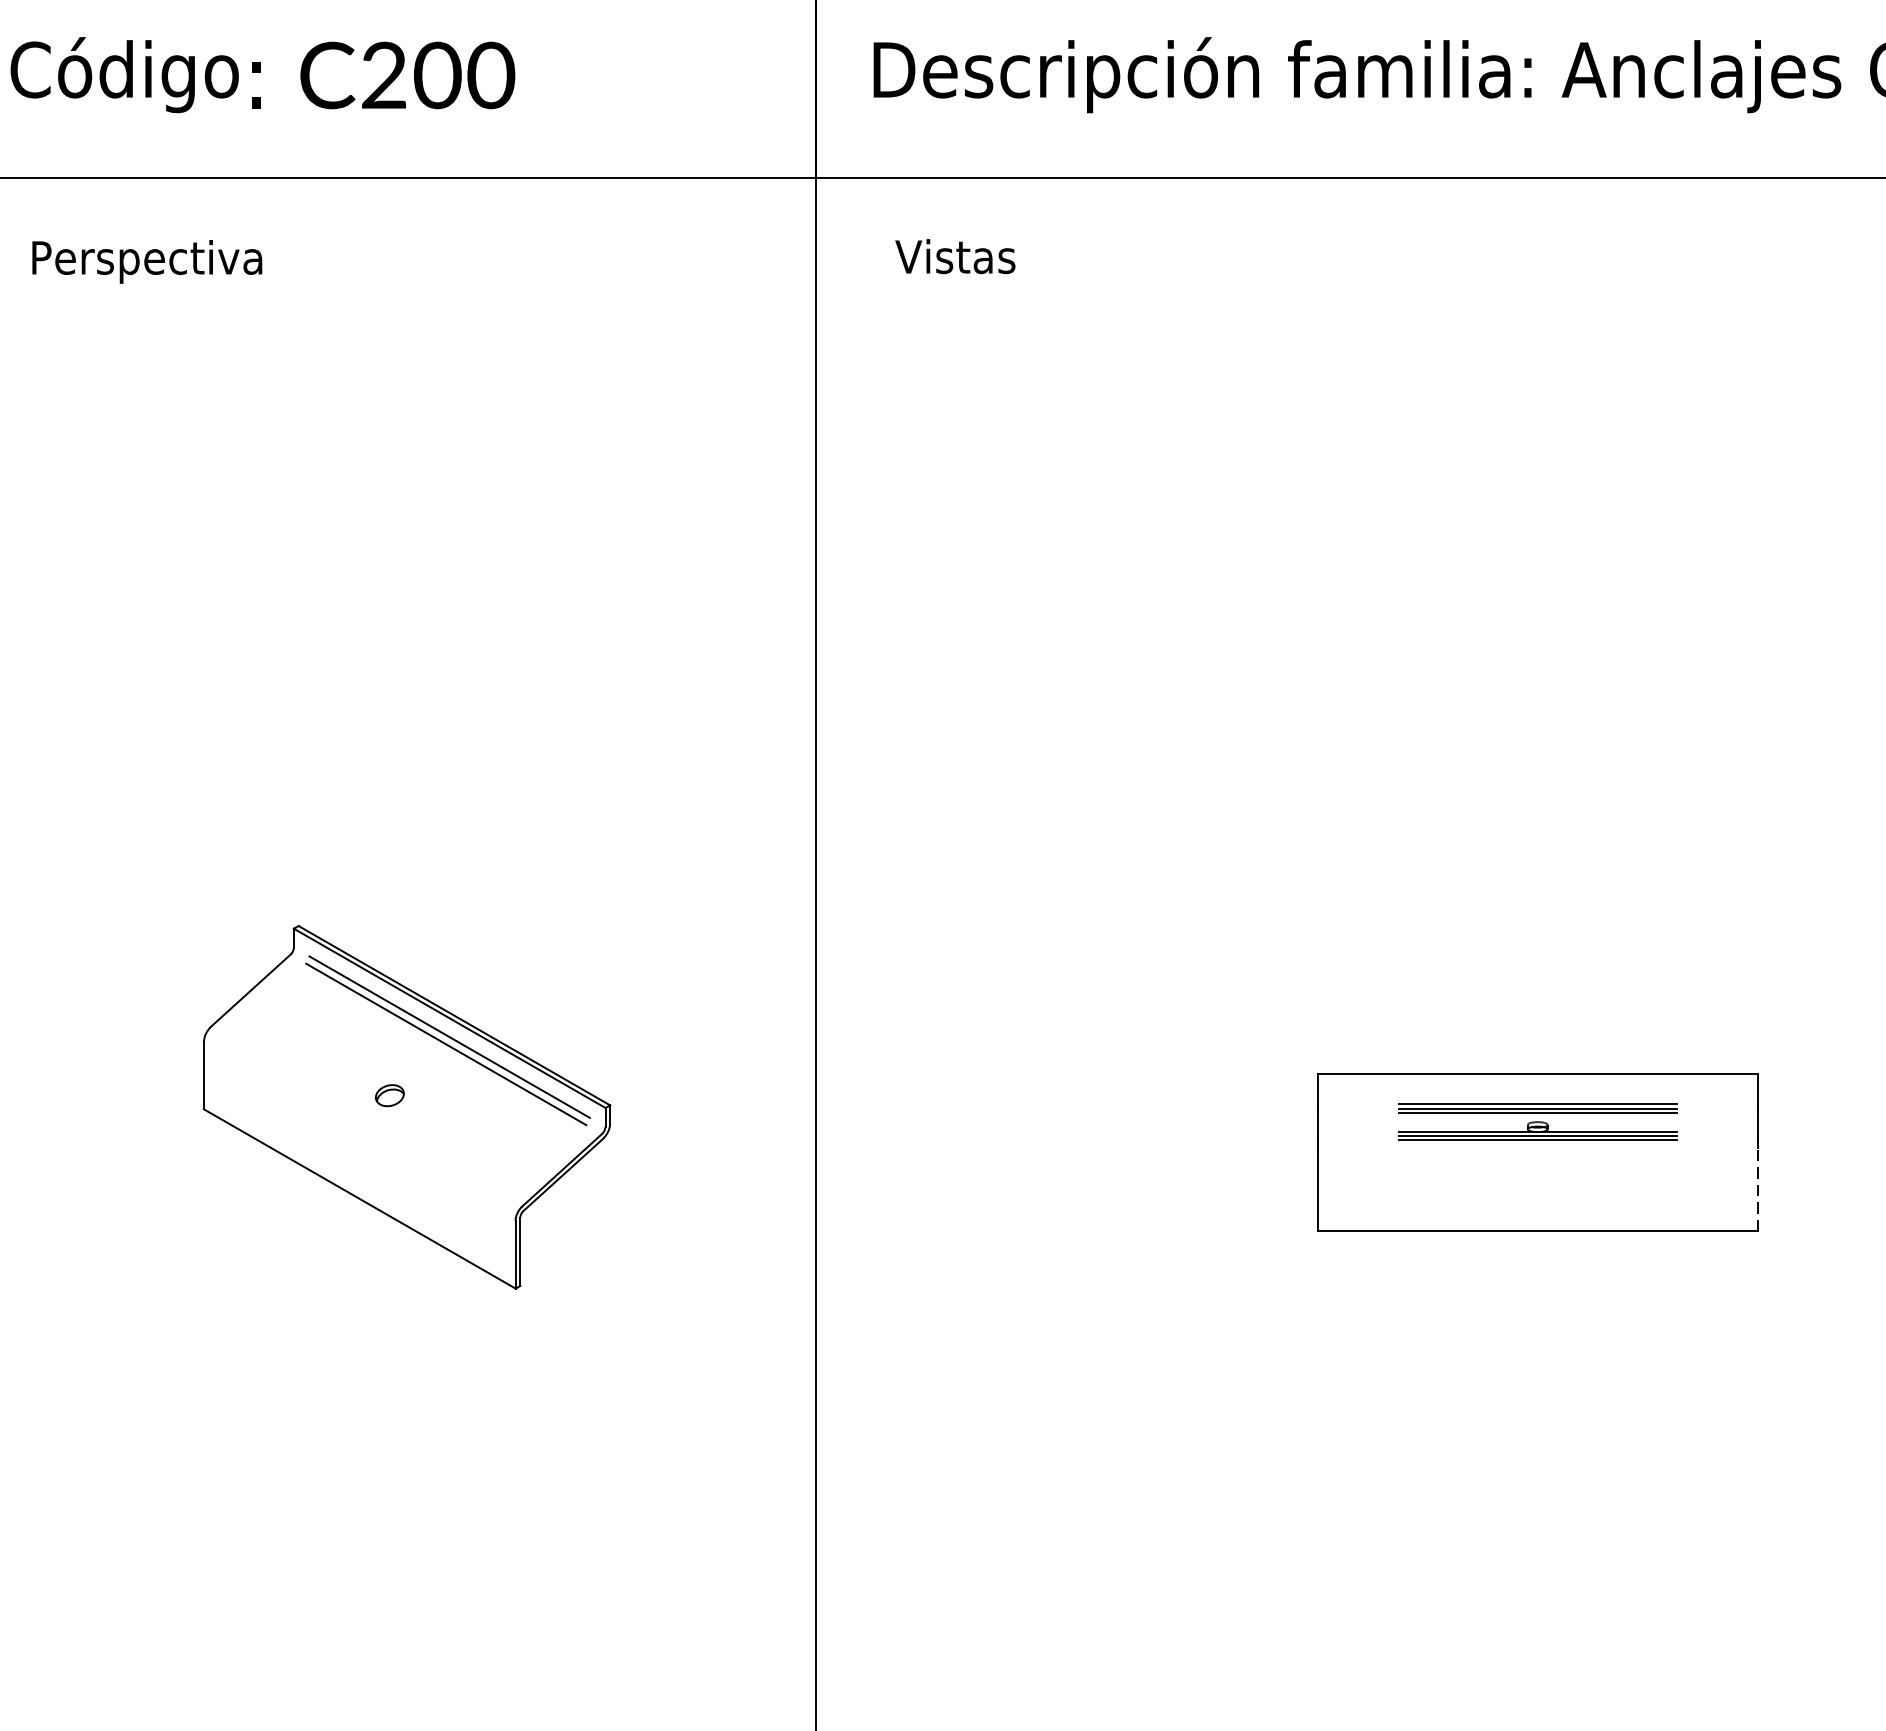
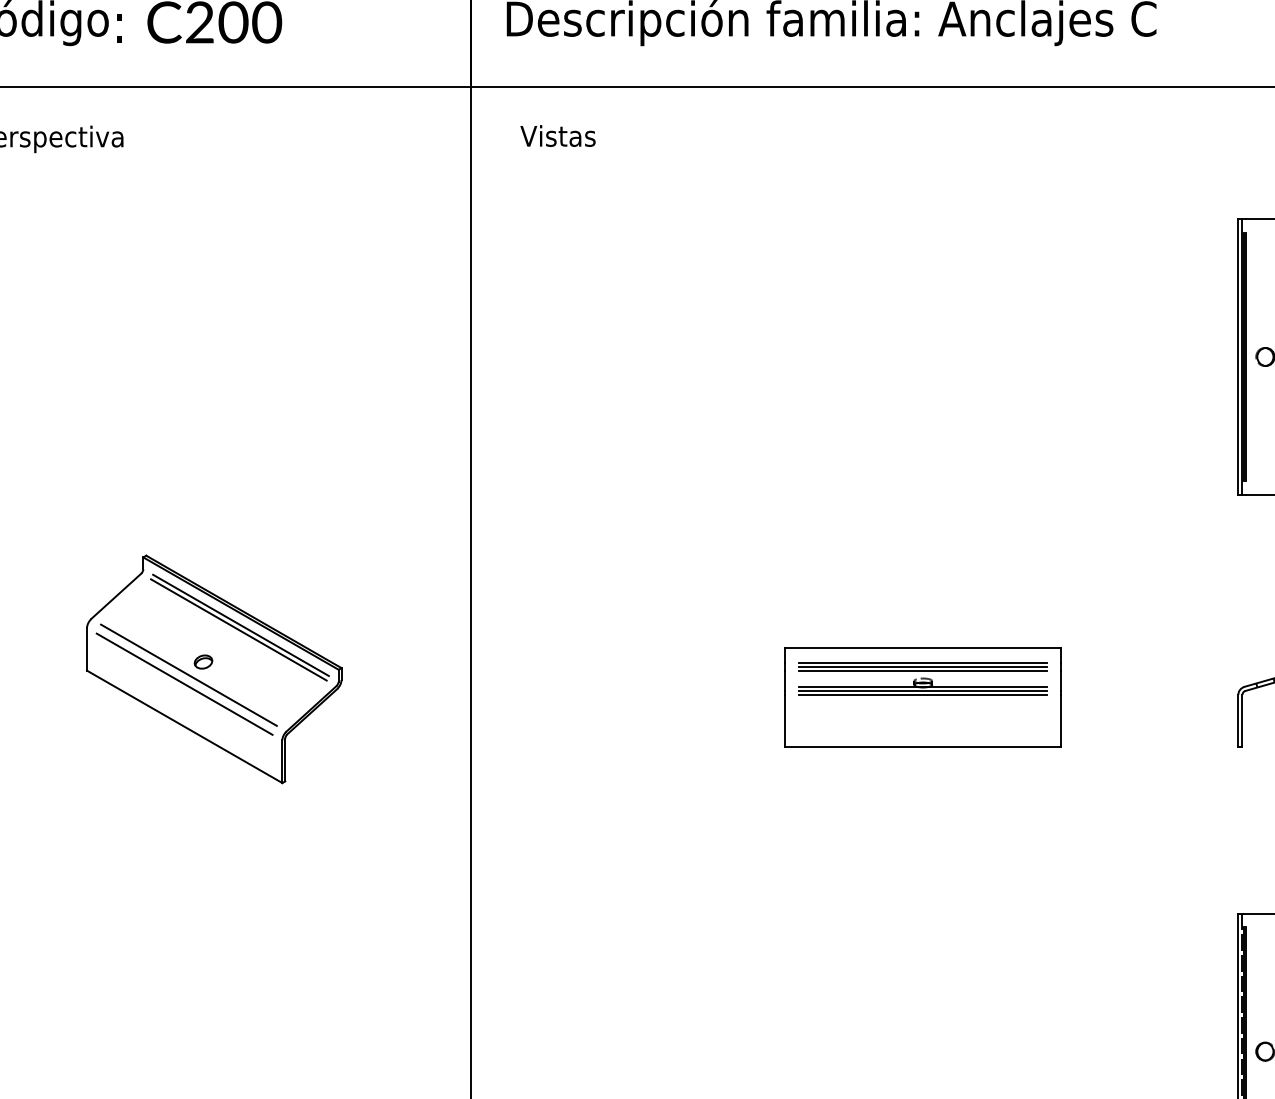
line: (365, 1115) -> (188, 674), added
part: (1536, 1121) -> (922, 678), size x1.43
line: (359, 1129) -> (184, 683), added
line: (1758, 1188) -> (1061, 720), dashed -> solid

